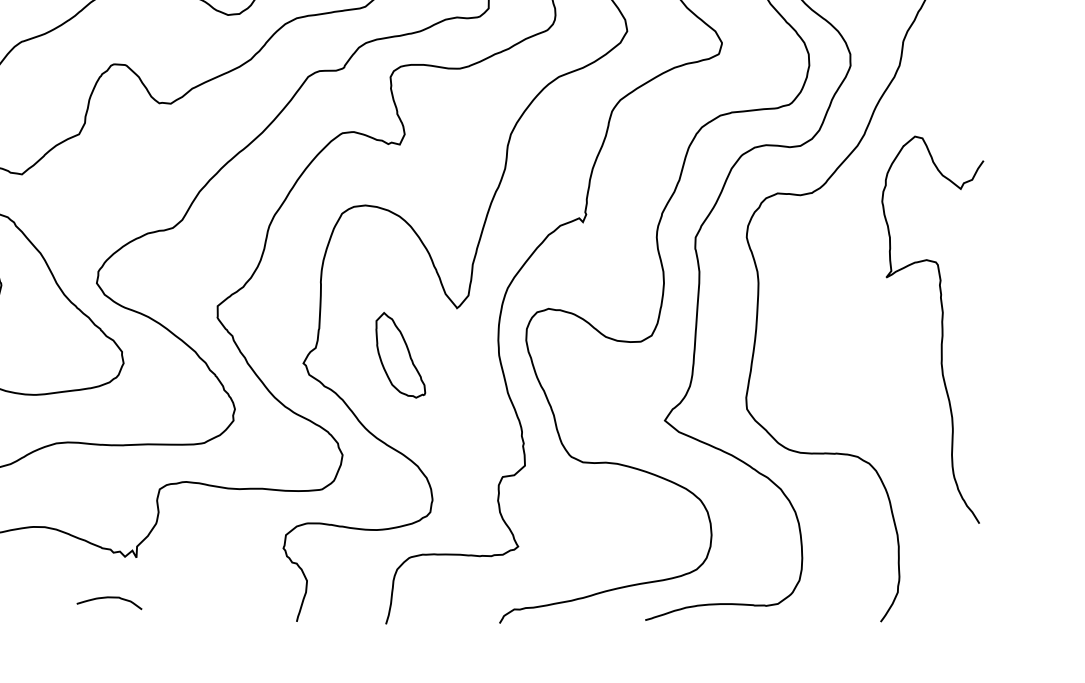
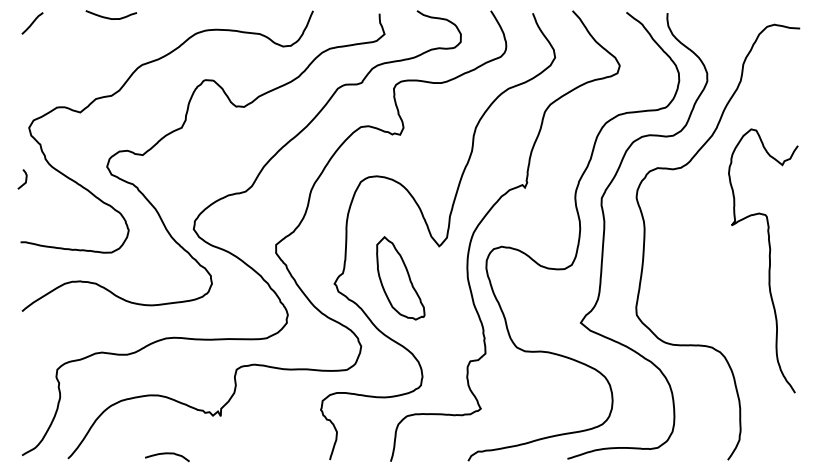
part: (400, 355) -> (400, 278), size x1.43
curve: (109, 599) -> (167, 454), moved

